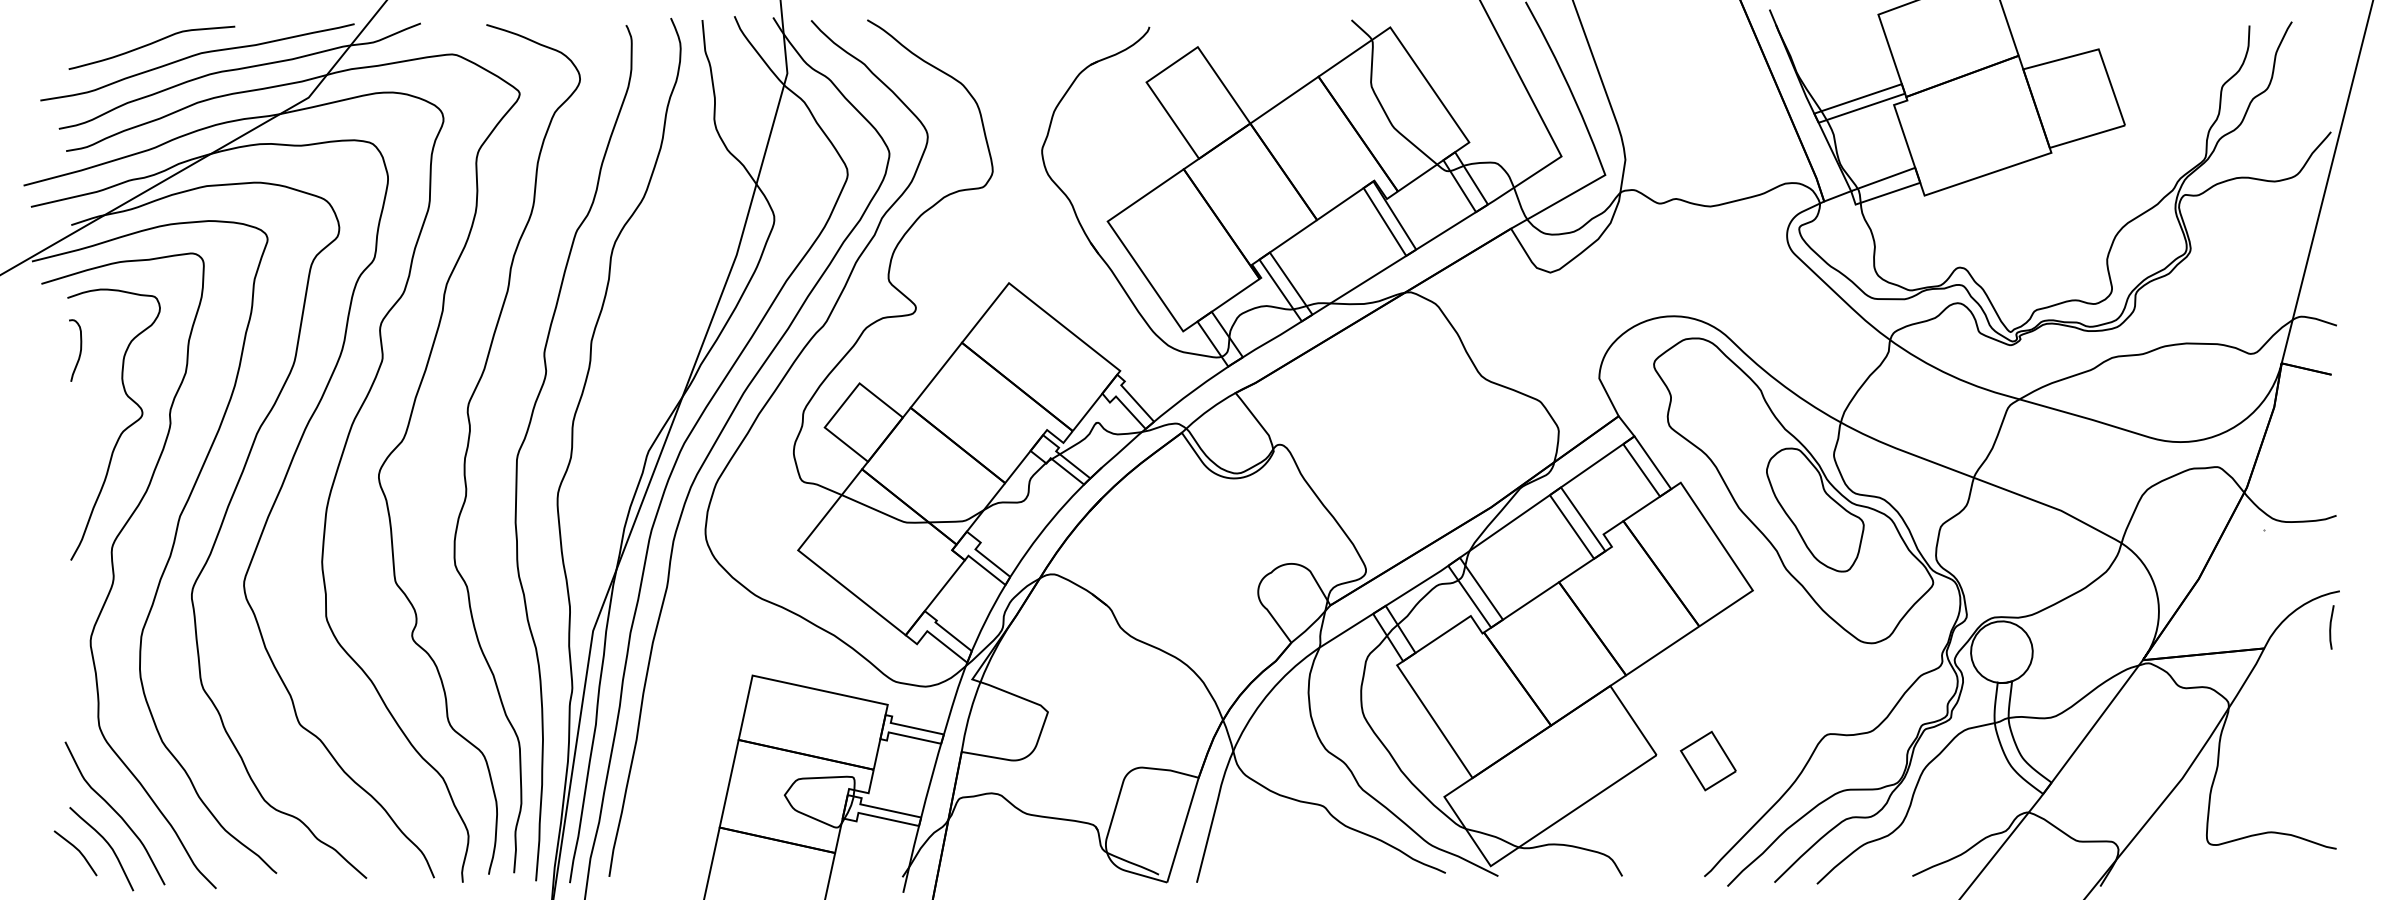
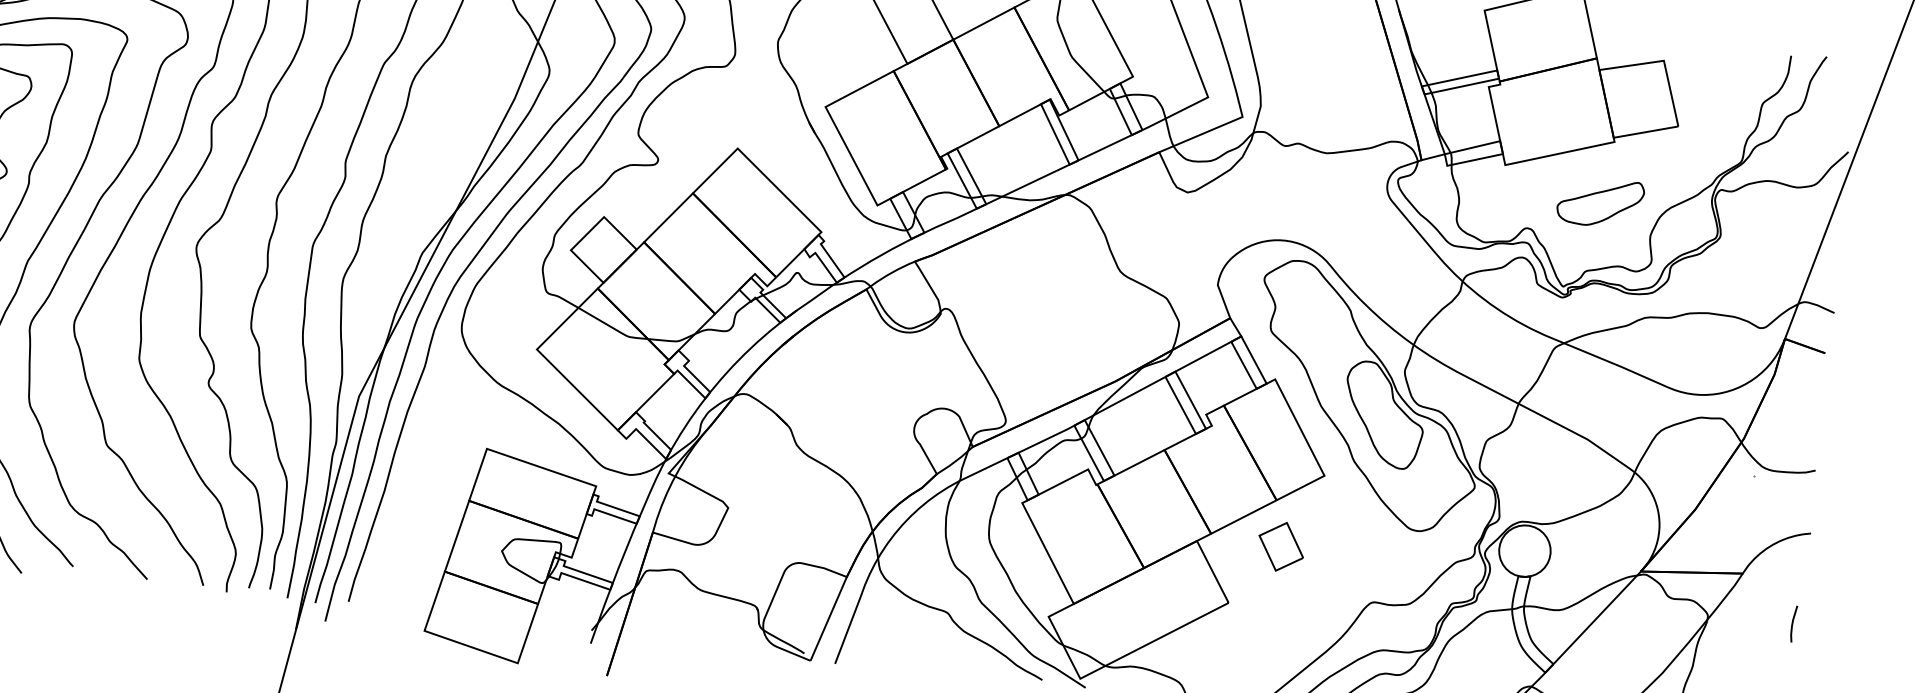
part: (2042, 226) -> (1600, 202), added
line: (2331, 627) -> (1793, 624), moved
part: (1707, 761) -> (1280, 547), moved

